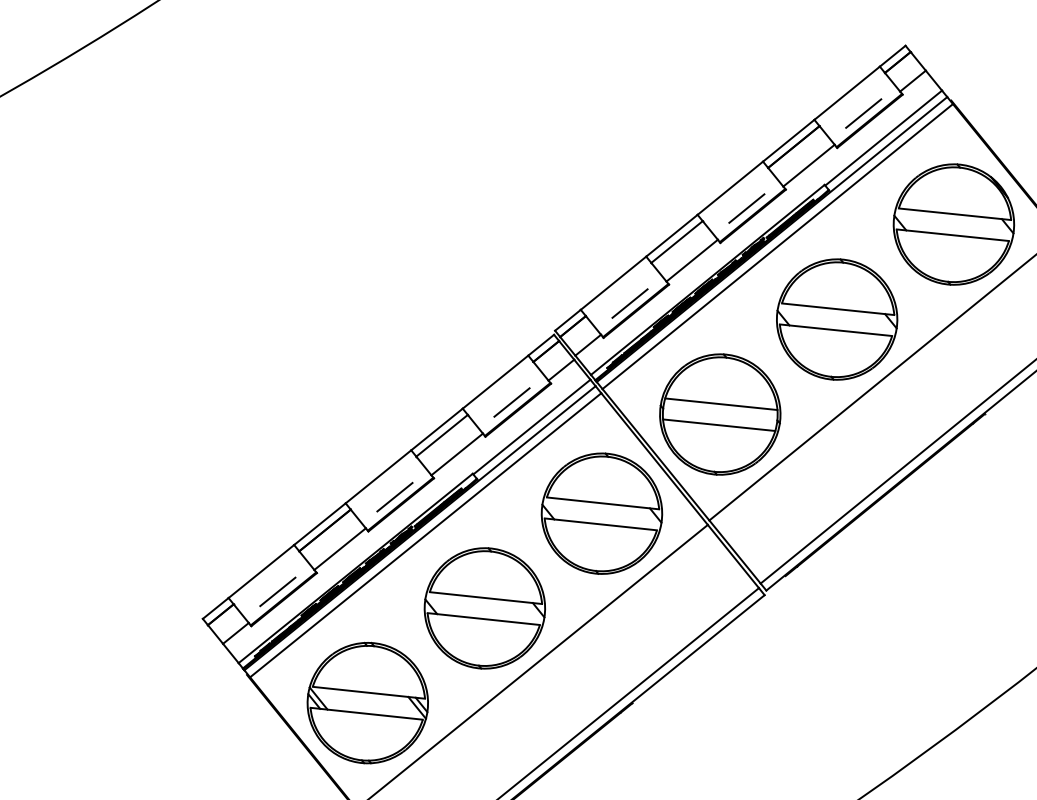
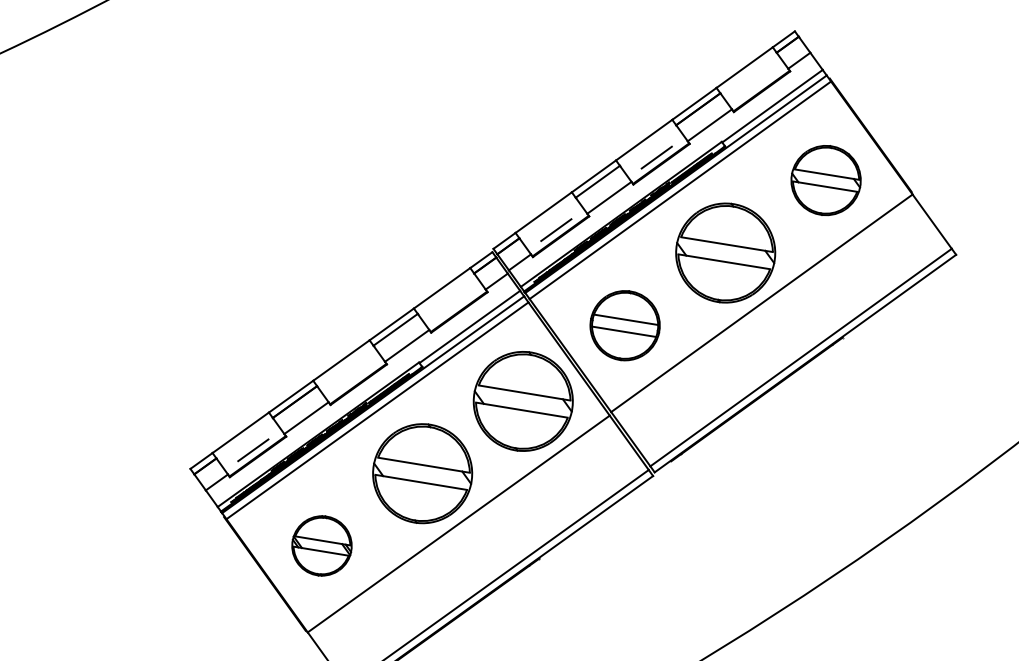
line: (863, 112) -> (757, 84), removed
part: (953, 224) -> (825, 180), size x0.7
line: (511, 402) -> (454, 305), removed
part: (719, 414) -> (624, 325), size x0.7
line: (394, 496) -> (353, 377), removed
part: (367, 702) -> (321, 545), size x0.6

